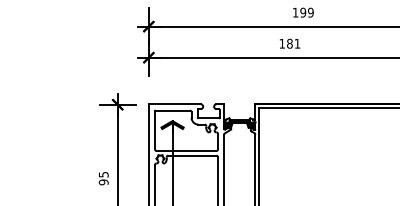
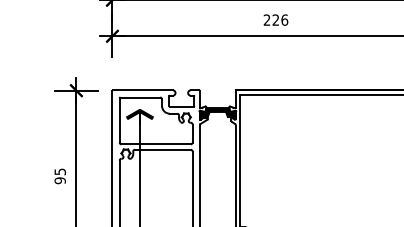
text: (289, 43) -> (275, 19), 181 -> 226

